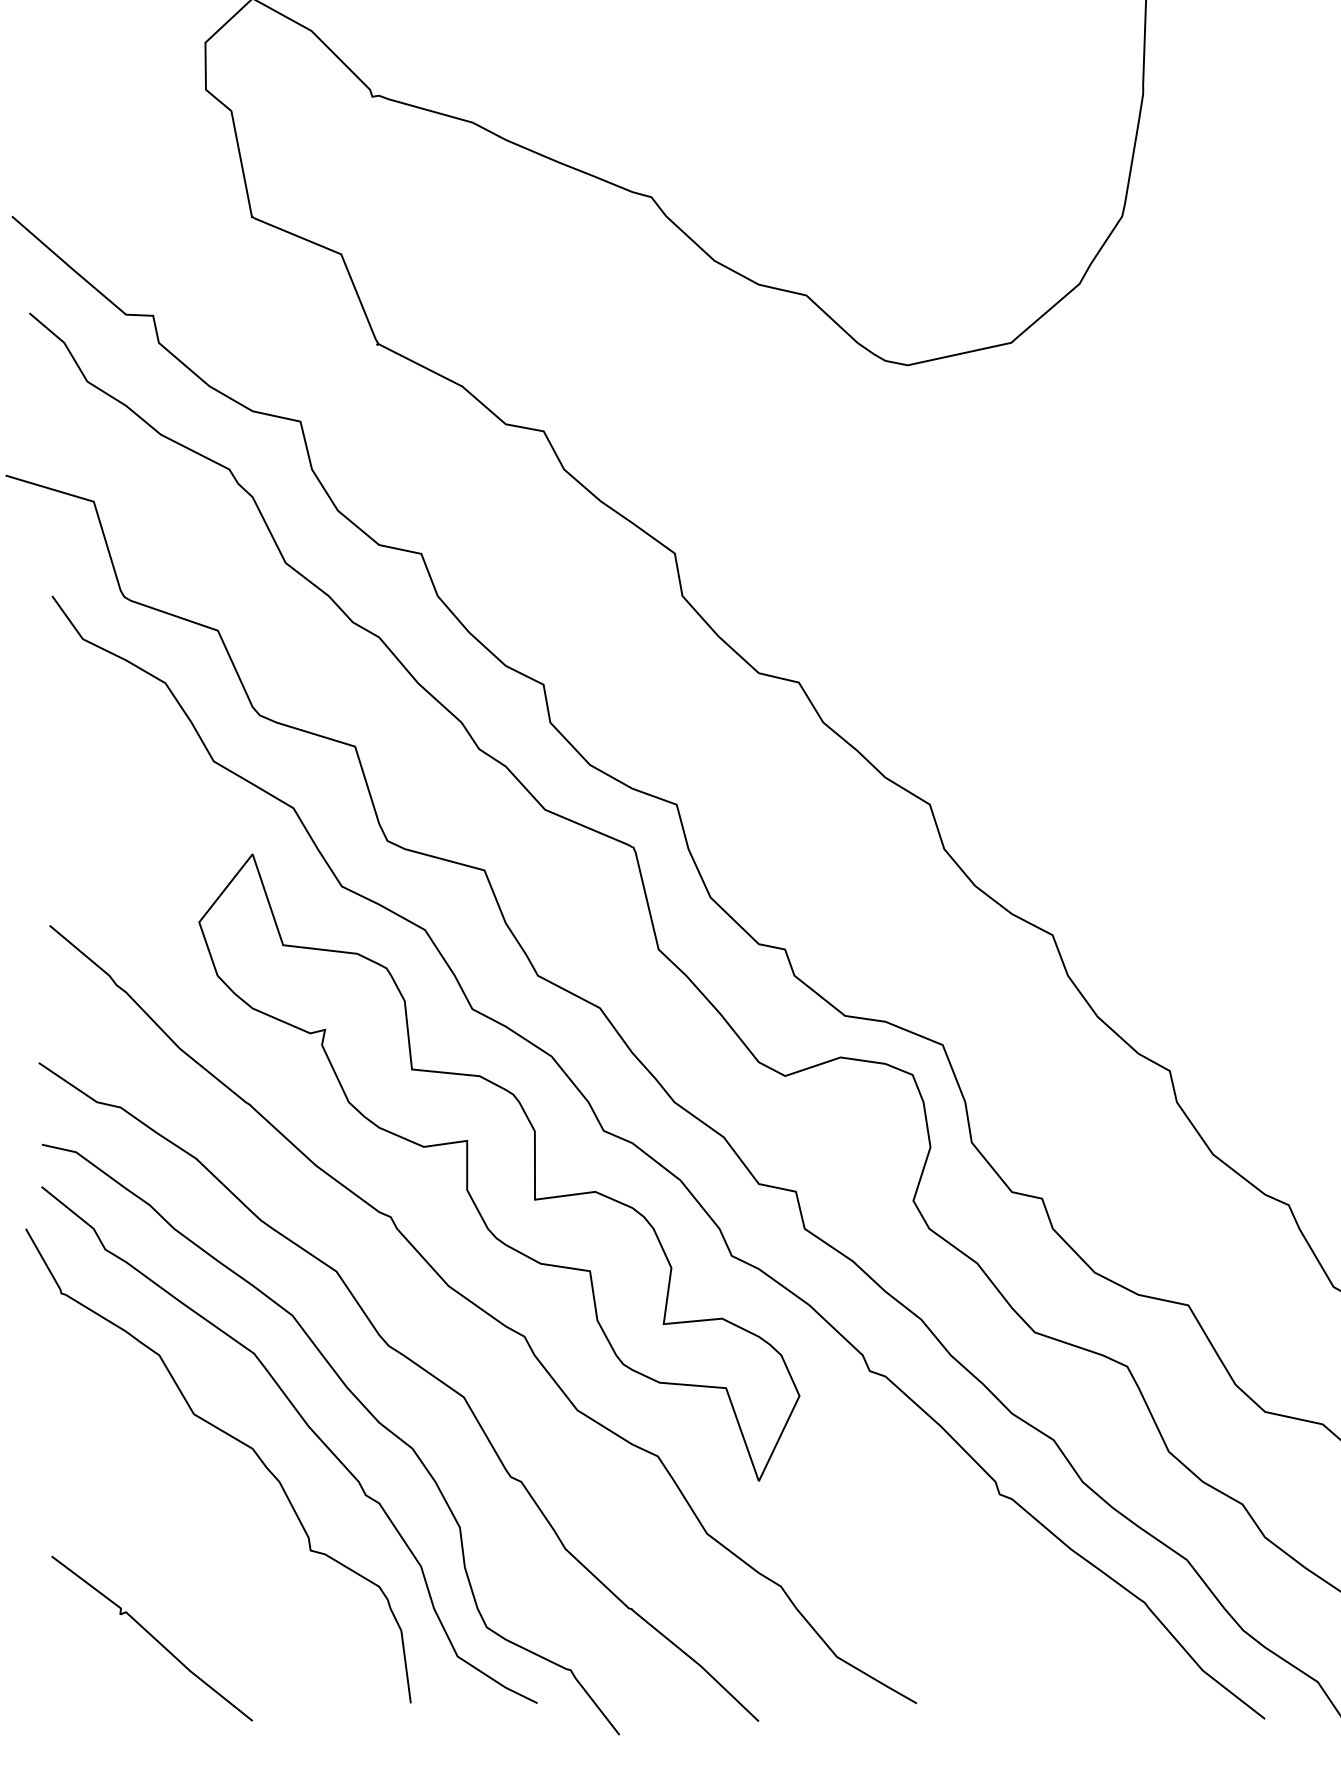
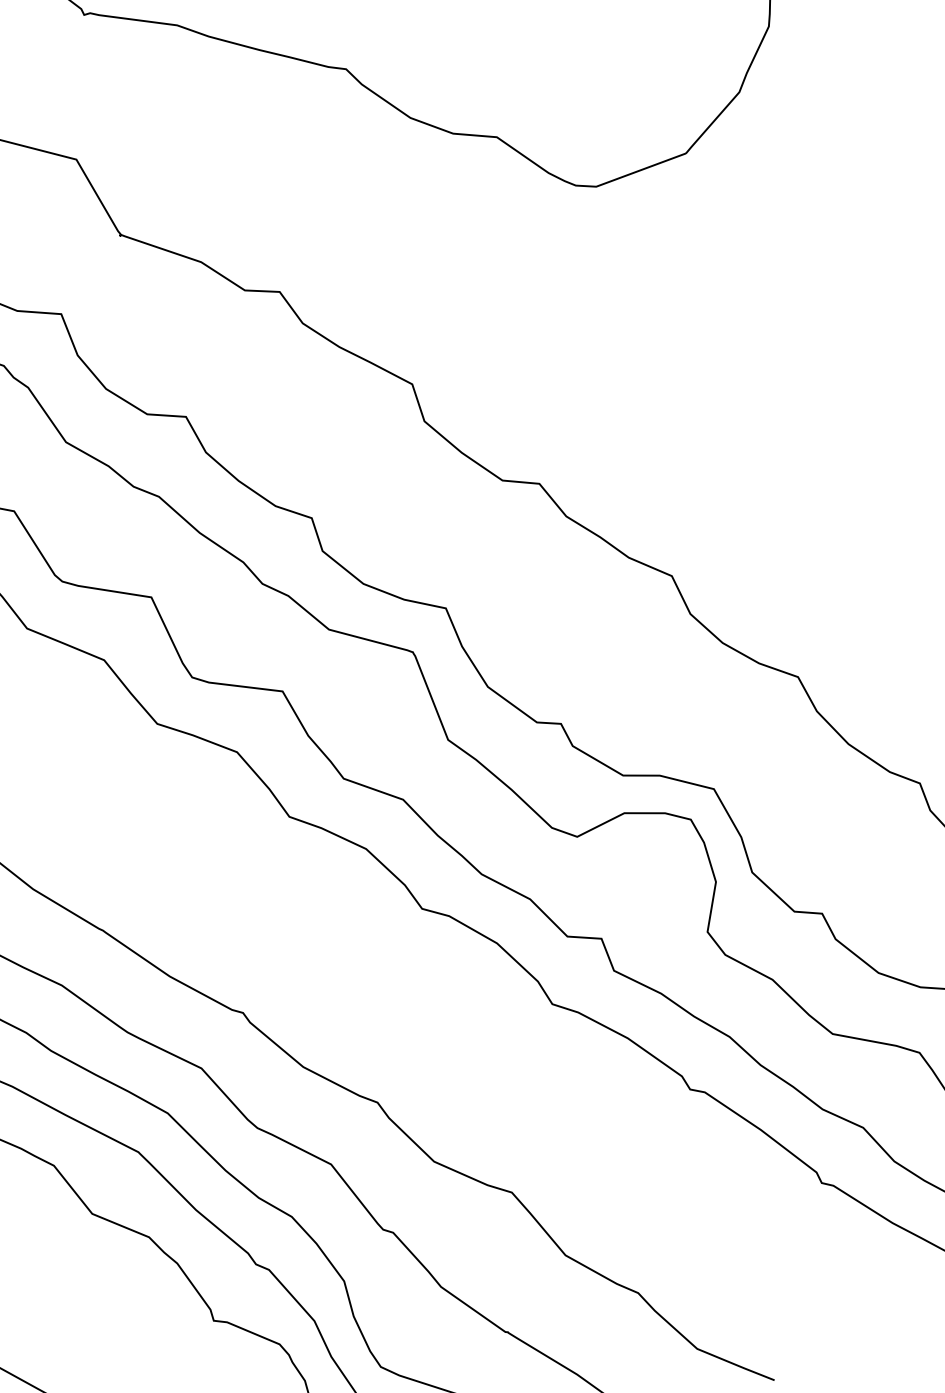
part: (499, 1167) -> (333, 954), removed

